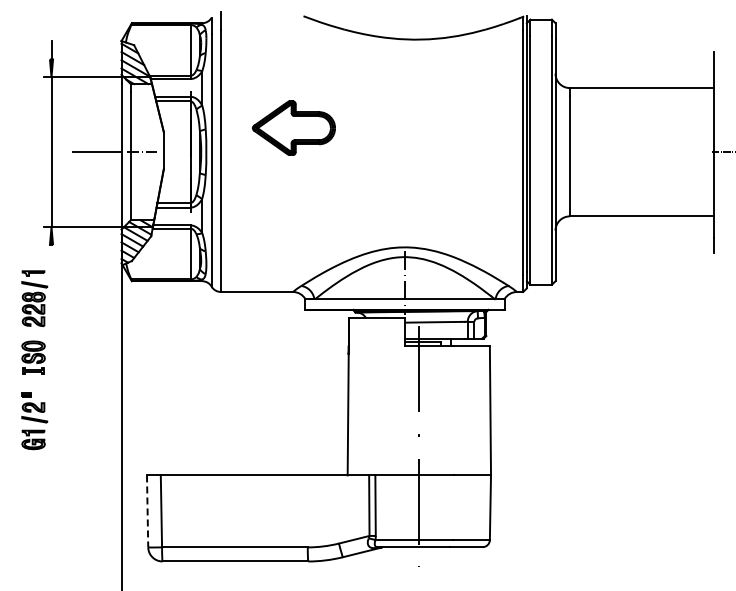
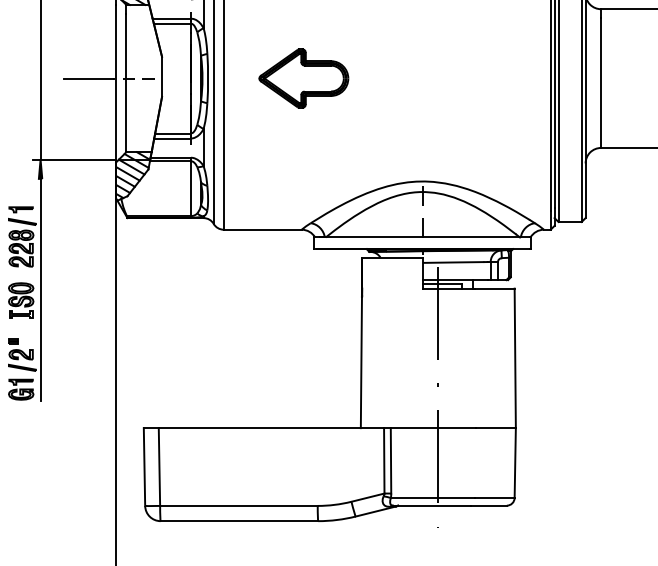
part: (293, 127) -> (303, 77), moved
line: (51, 346) -> (40, 288), added
line: (147, 511) -> (144, 467), dashed -> solid

